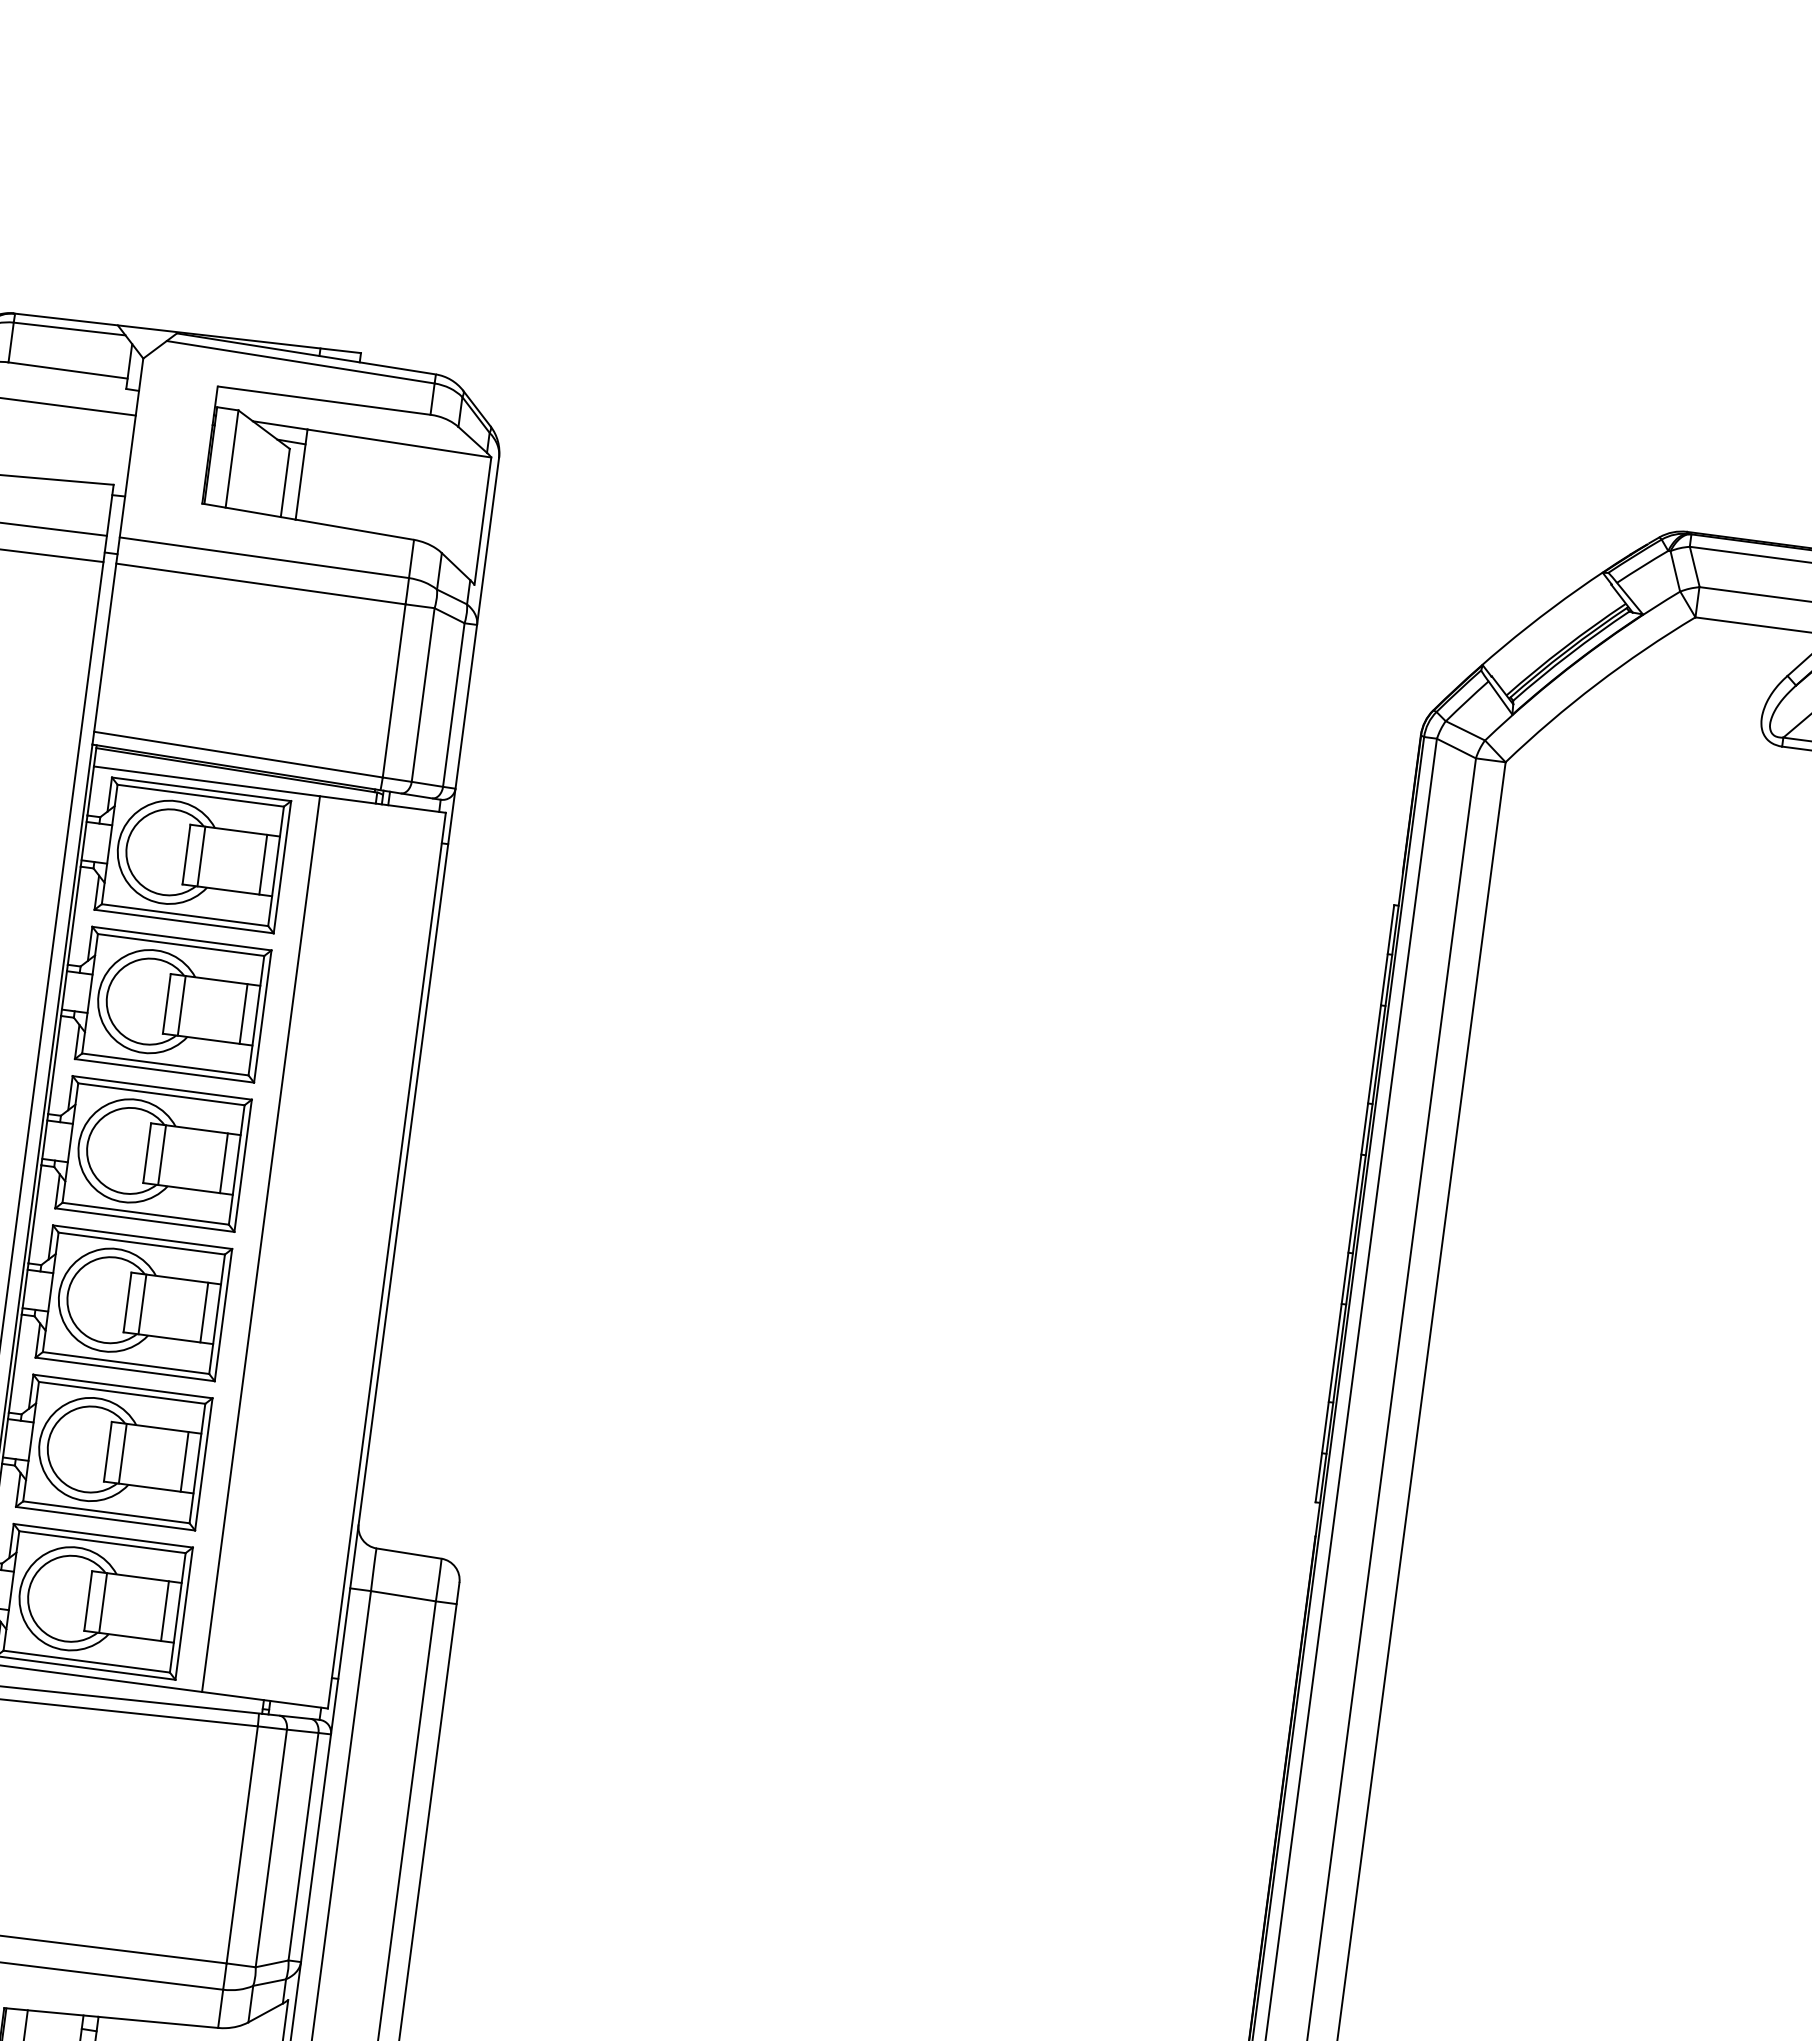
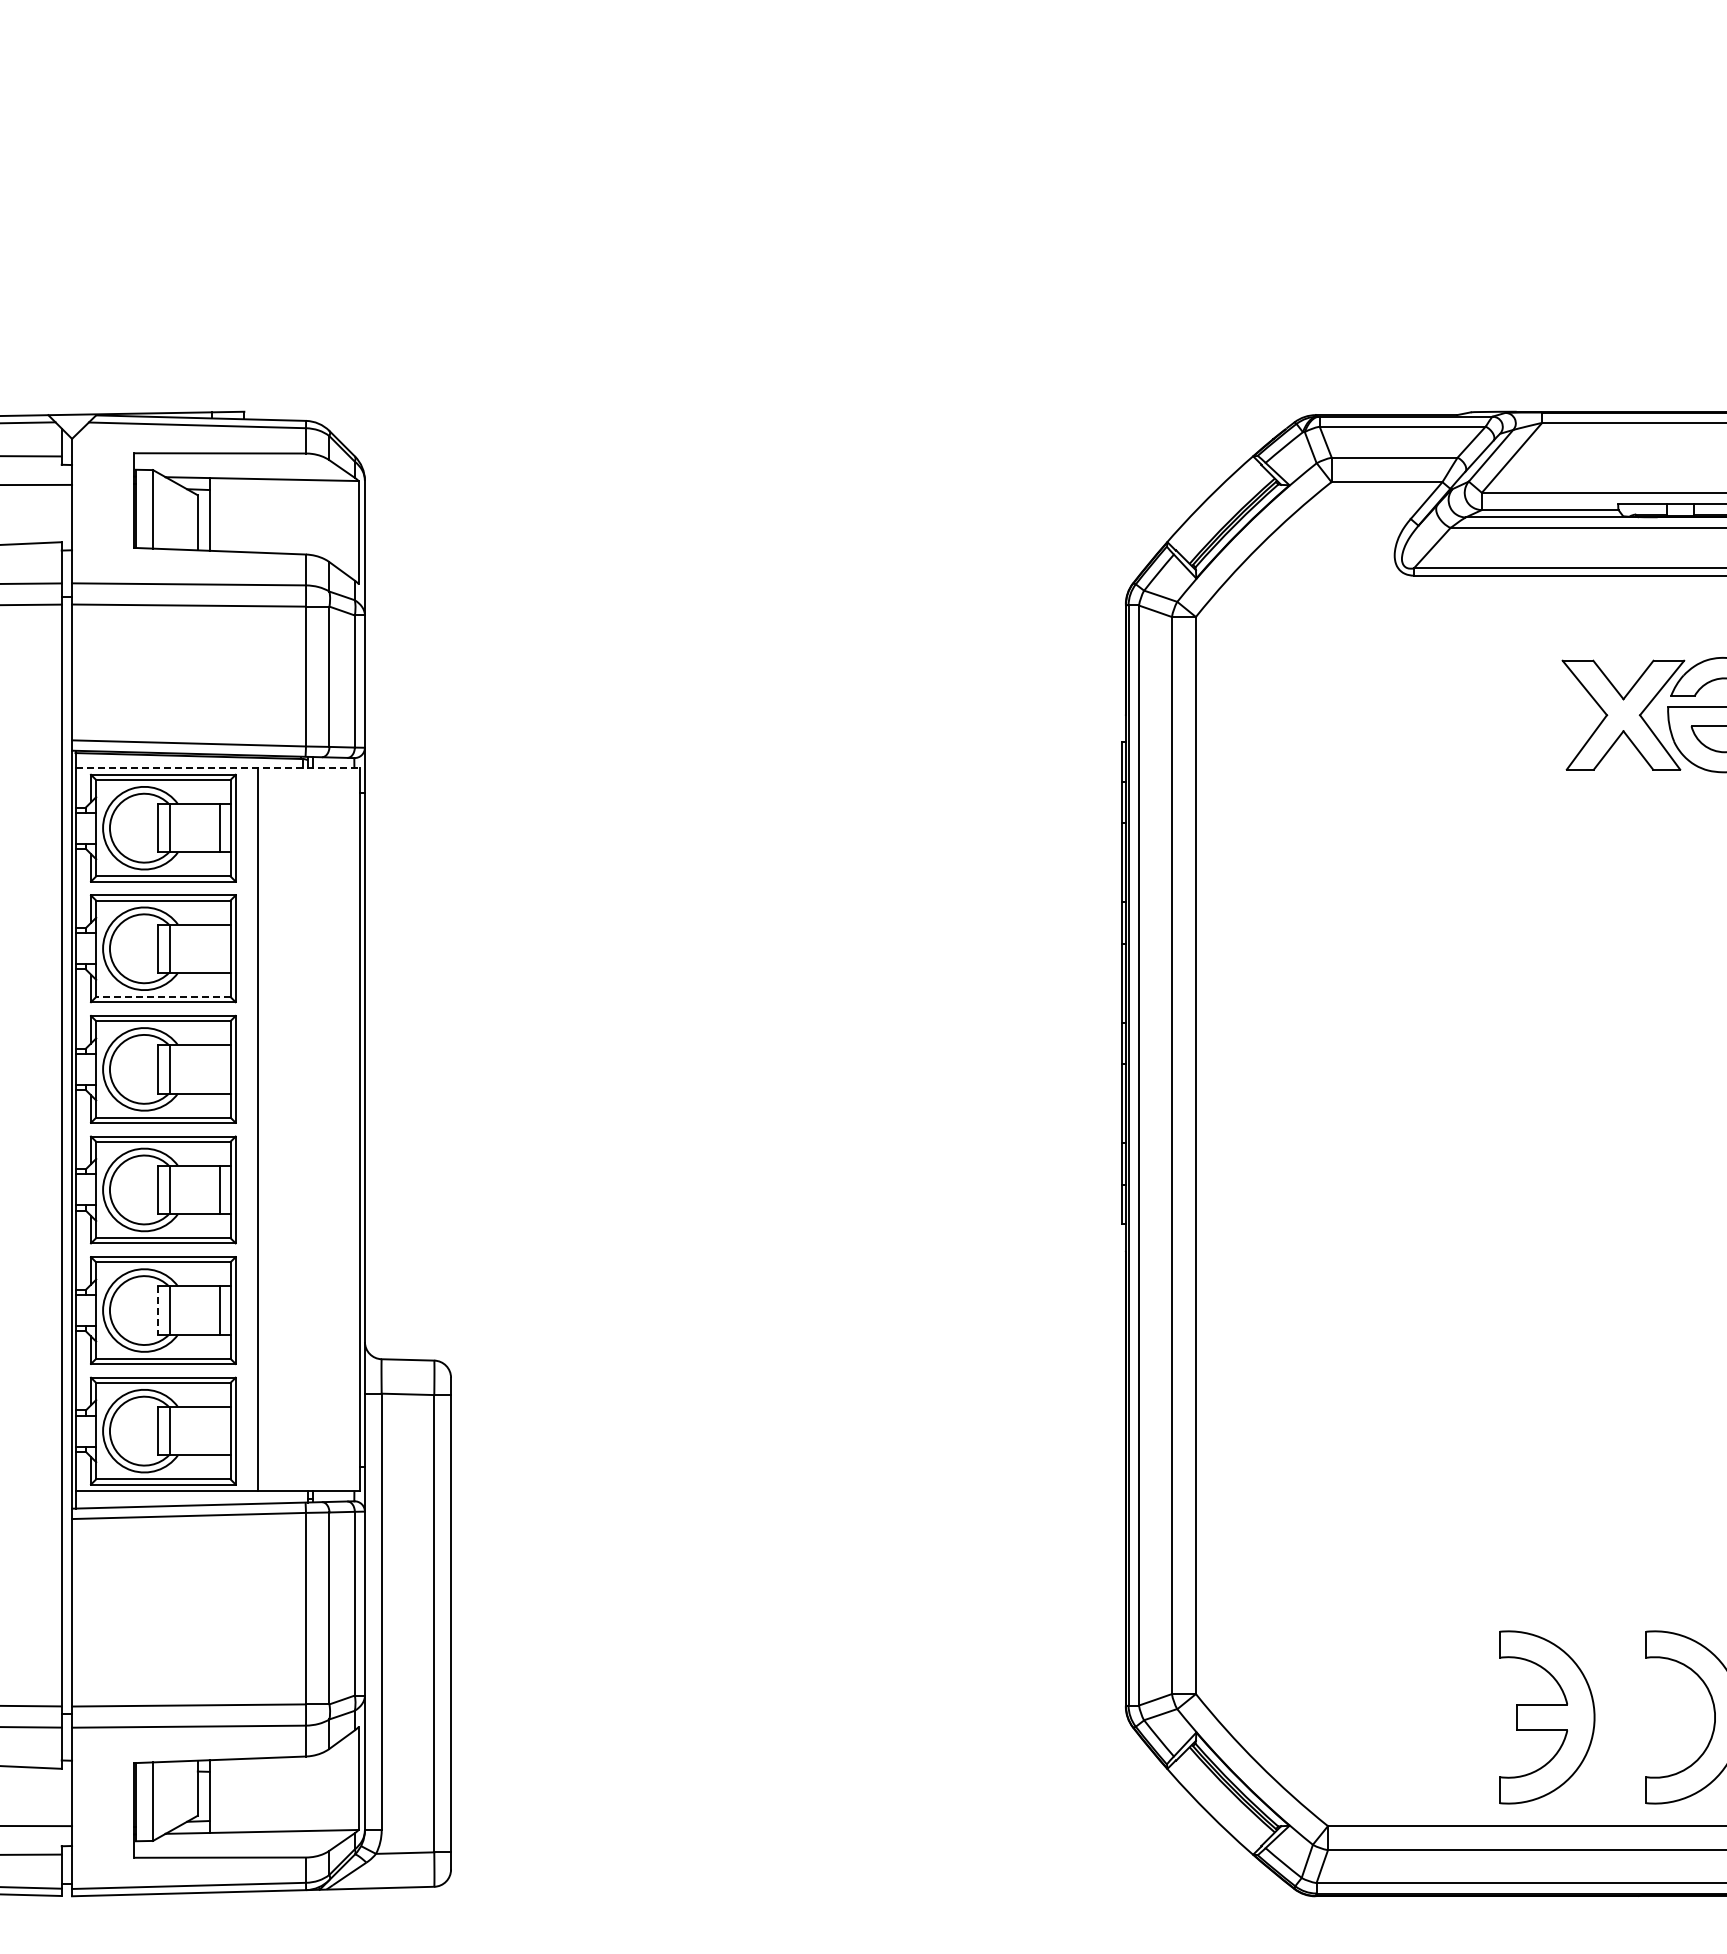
line: (271, 789) -> (218, 767), solid -> dashed
line: (243, 1013) -> (220, 948), removed
line: (164, 1064) -> (162, 997), solid -> dashed
line: (224, 1163) -> (220, 1069), removed
line: (108, 1452) -> (158, 1311), solid -> dashed
line: (165, 1611) -> (220, 1431), removed

